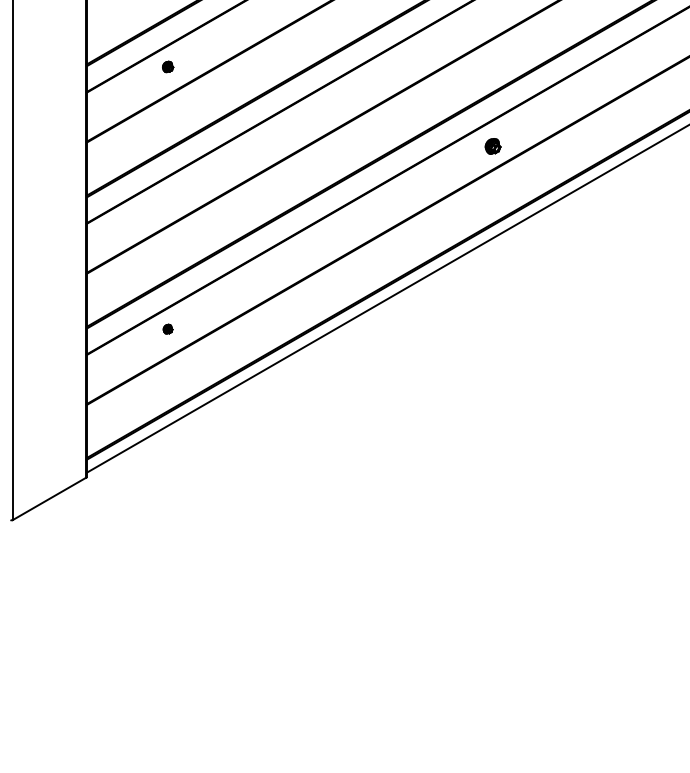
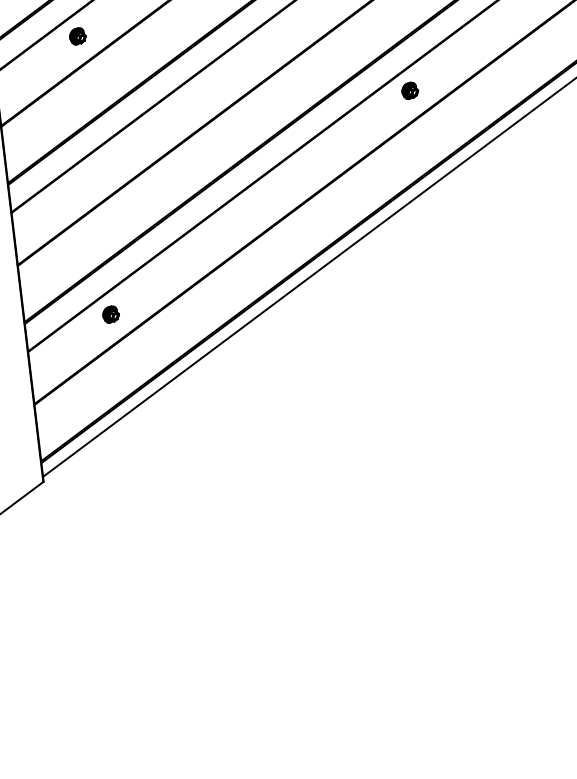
part: (167, 66) -> (77, 35), size x1.43
part: (492, 146) -> (409, 90), moved
part: (167, 328) -> (110, 313), size x1.67

